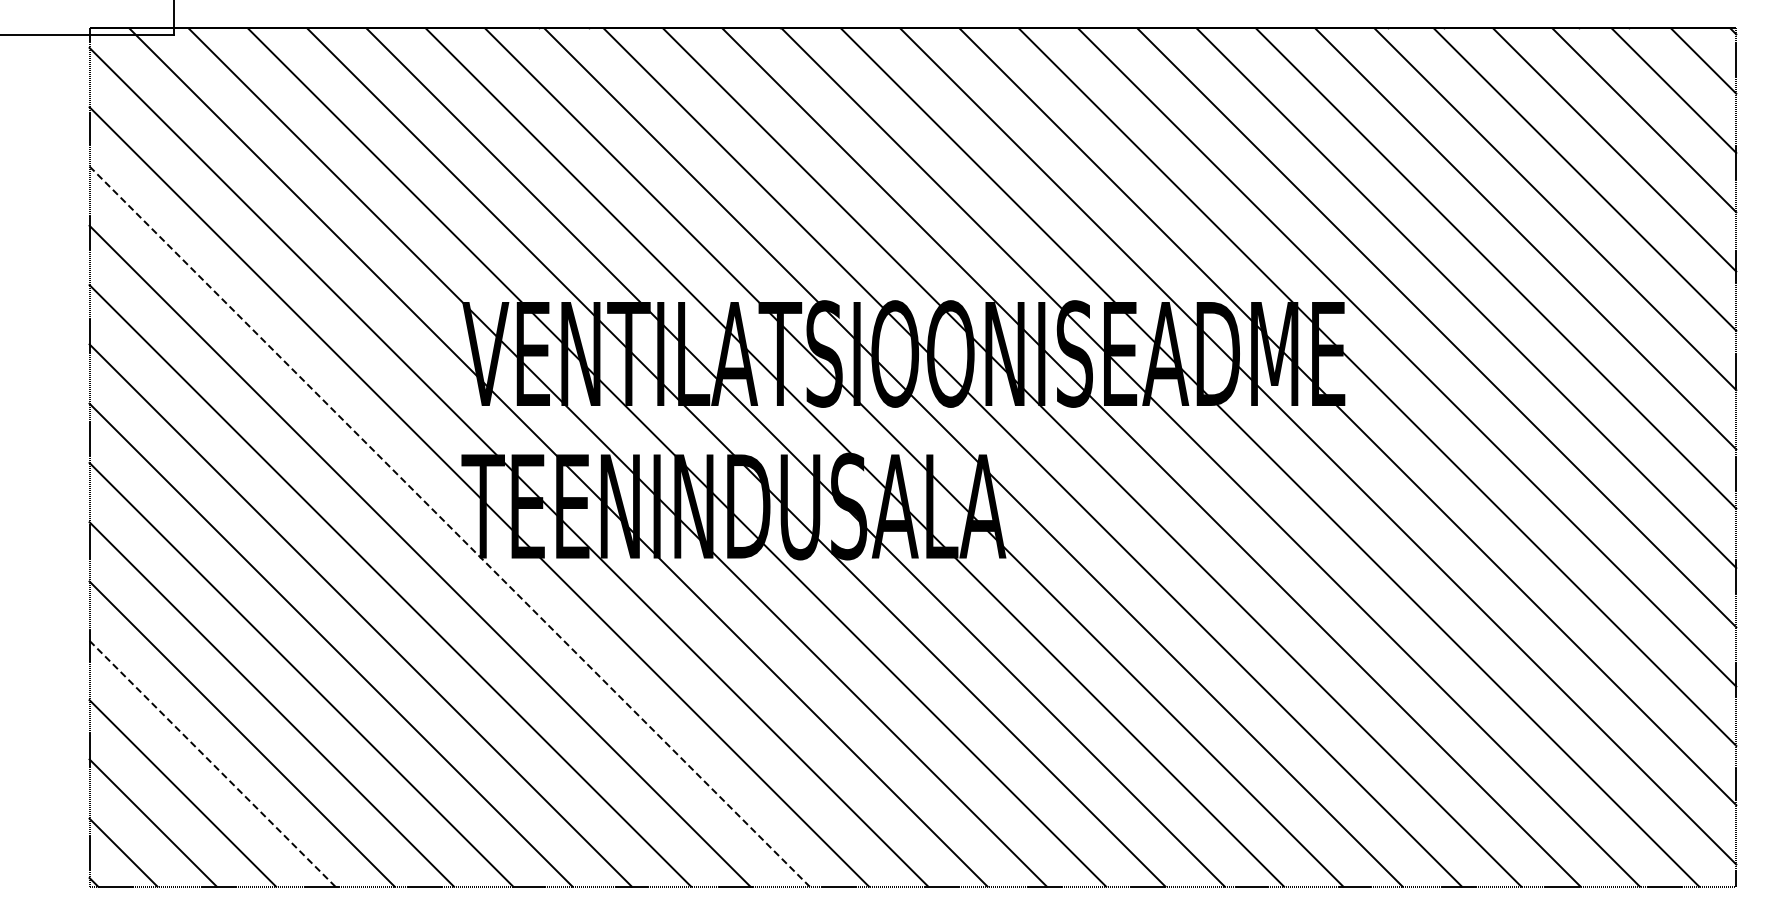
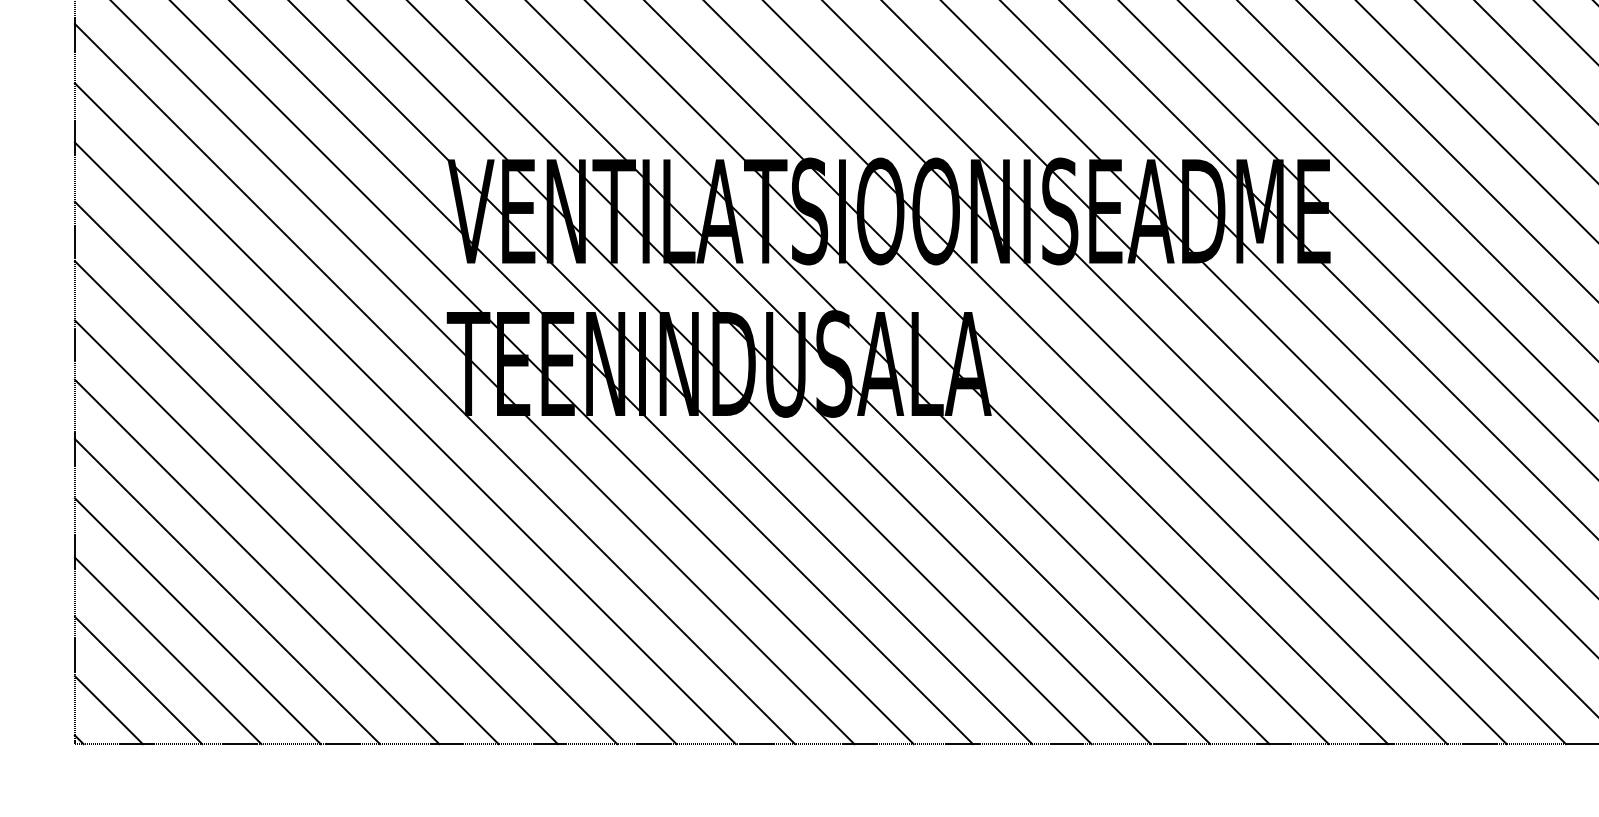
line: (450, 526) -> (435, 383), dashed -> solid
line: (212, 763) -> (197, 620), dashed -> solid

